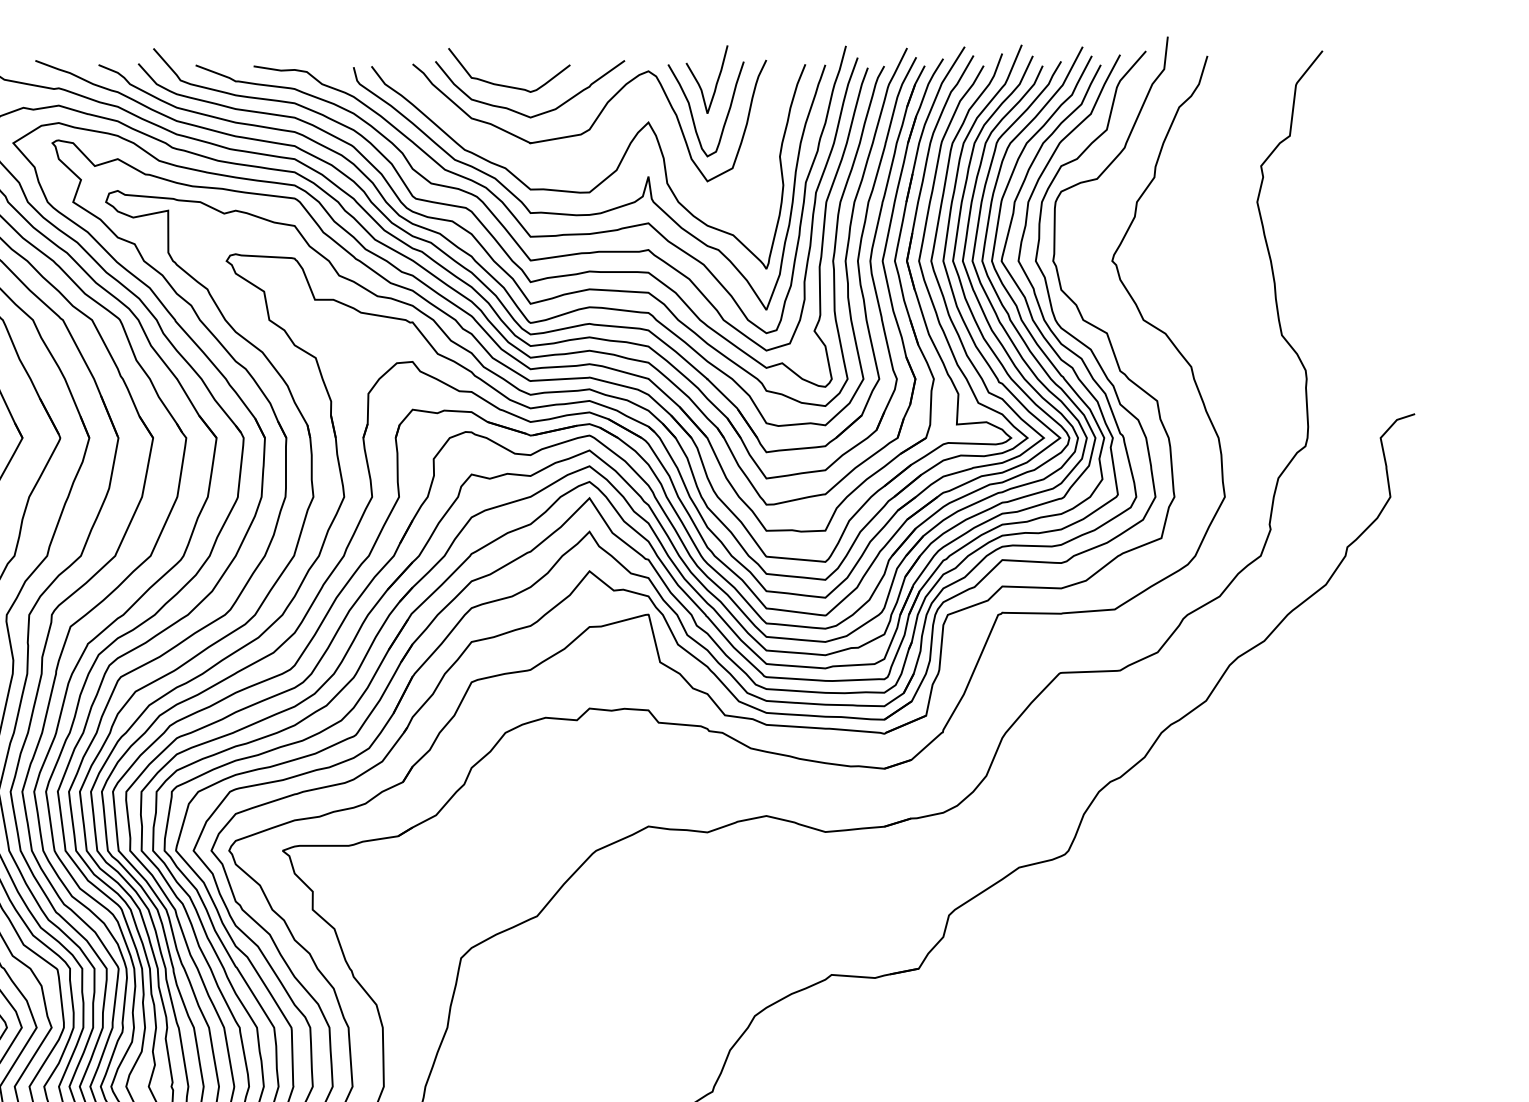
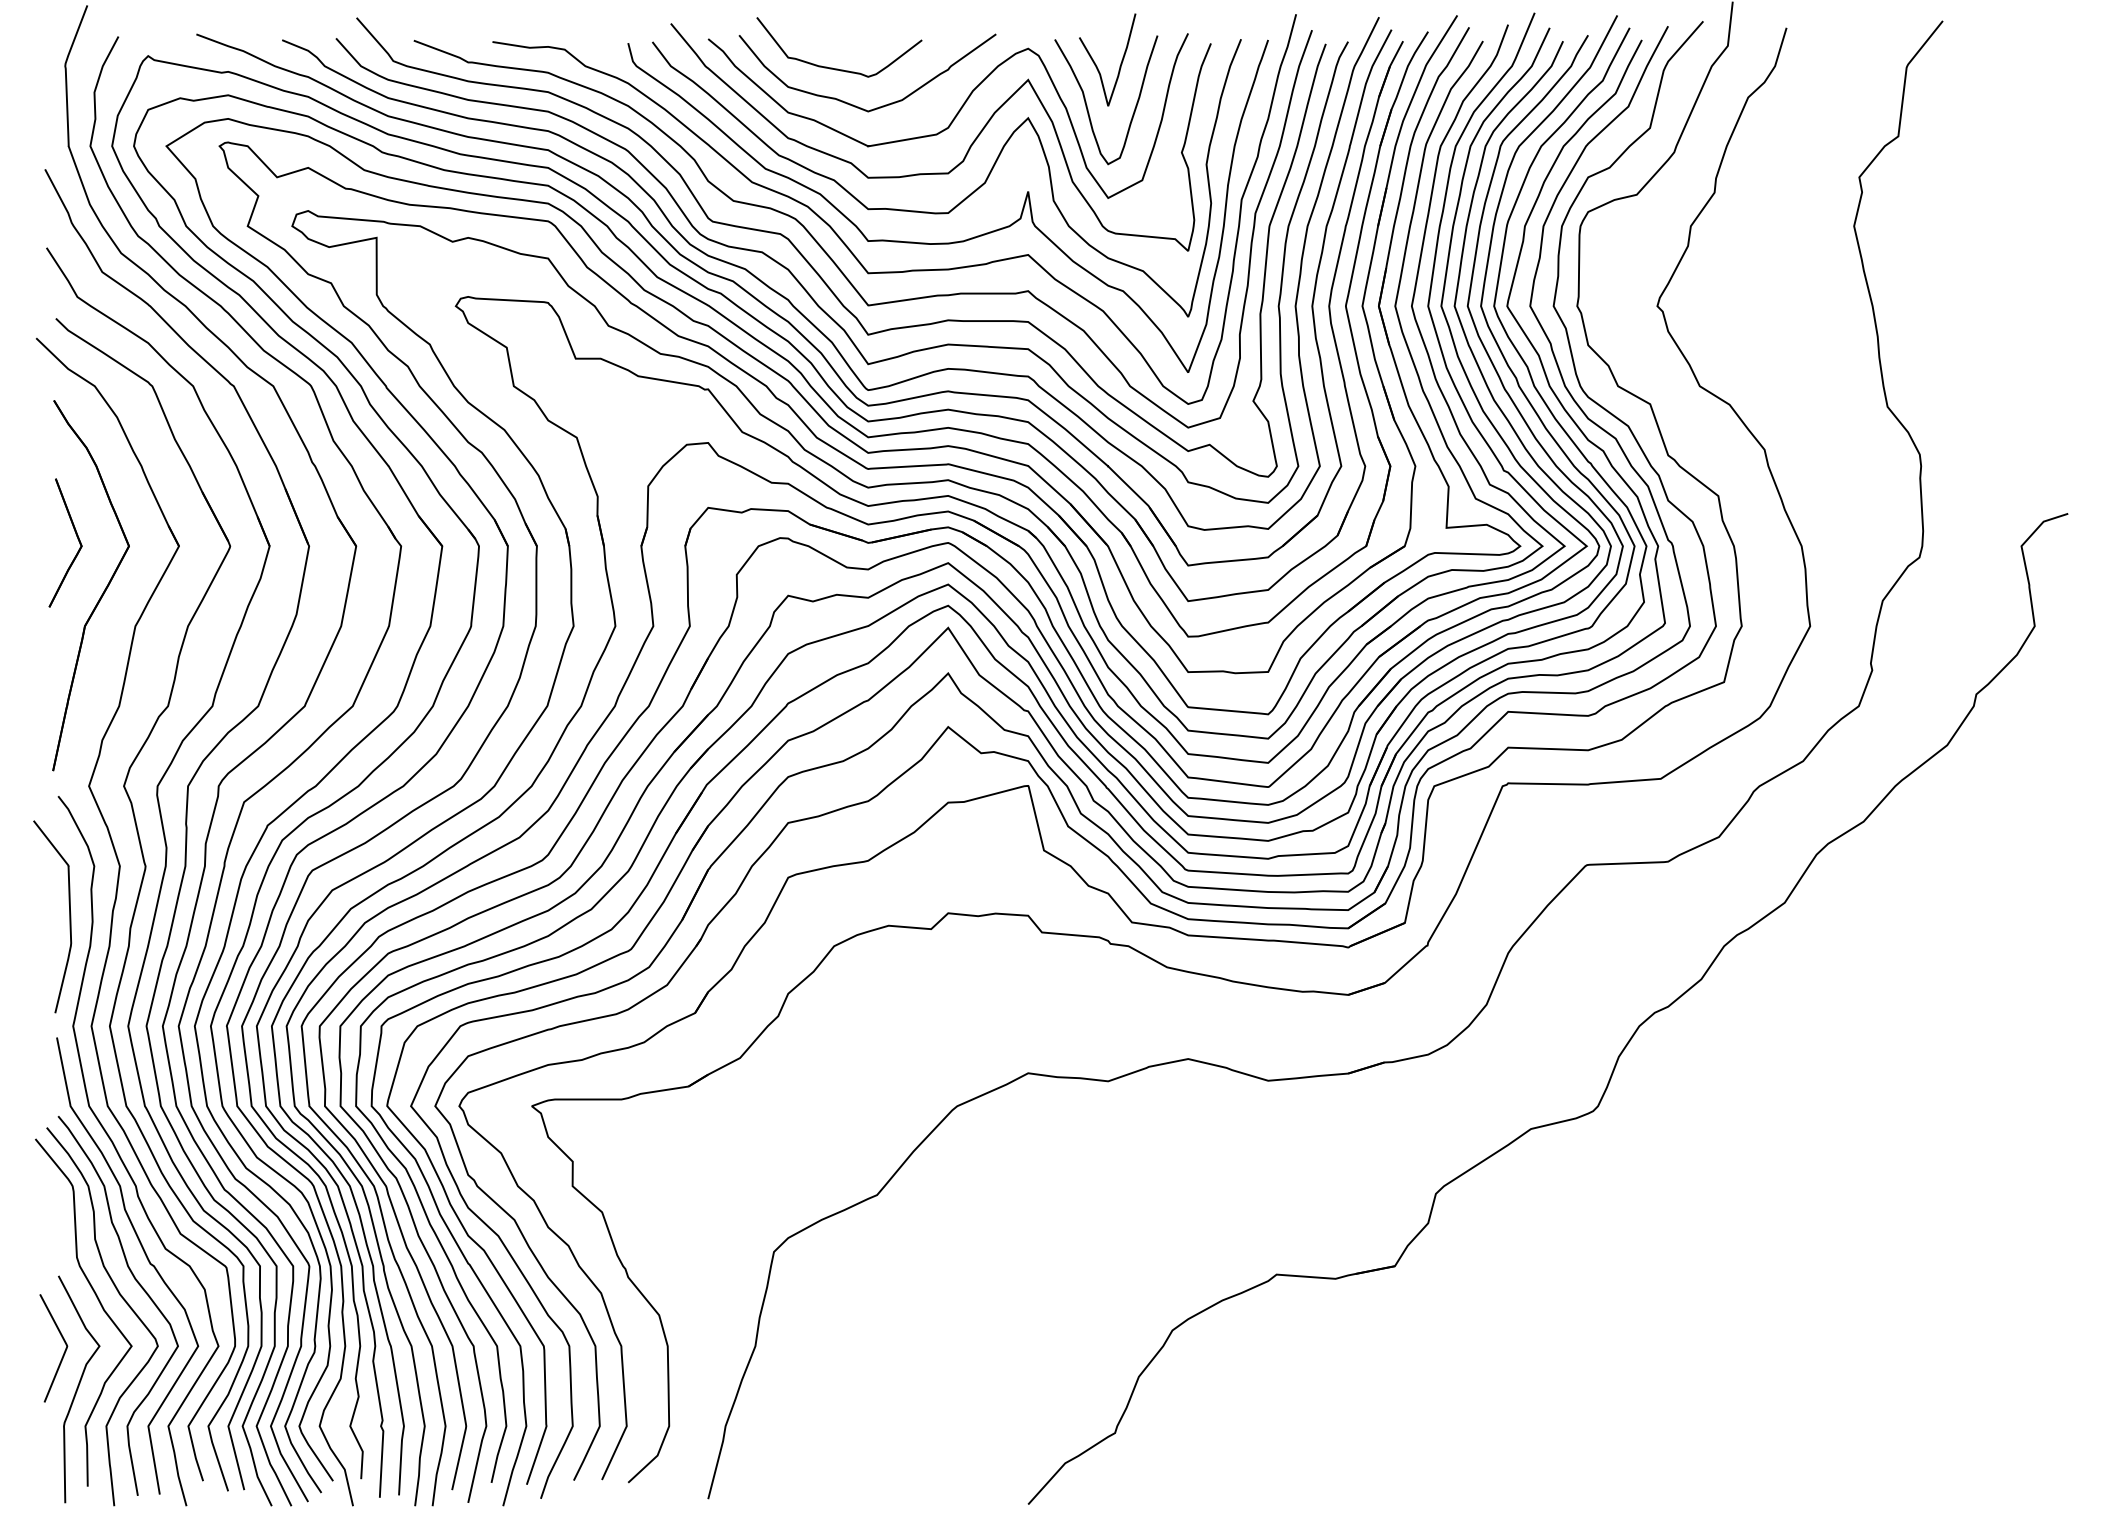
curve: (603, 146) -> (967, 150), added

